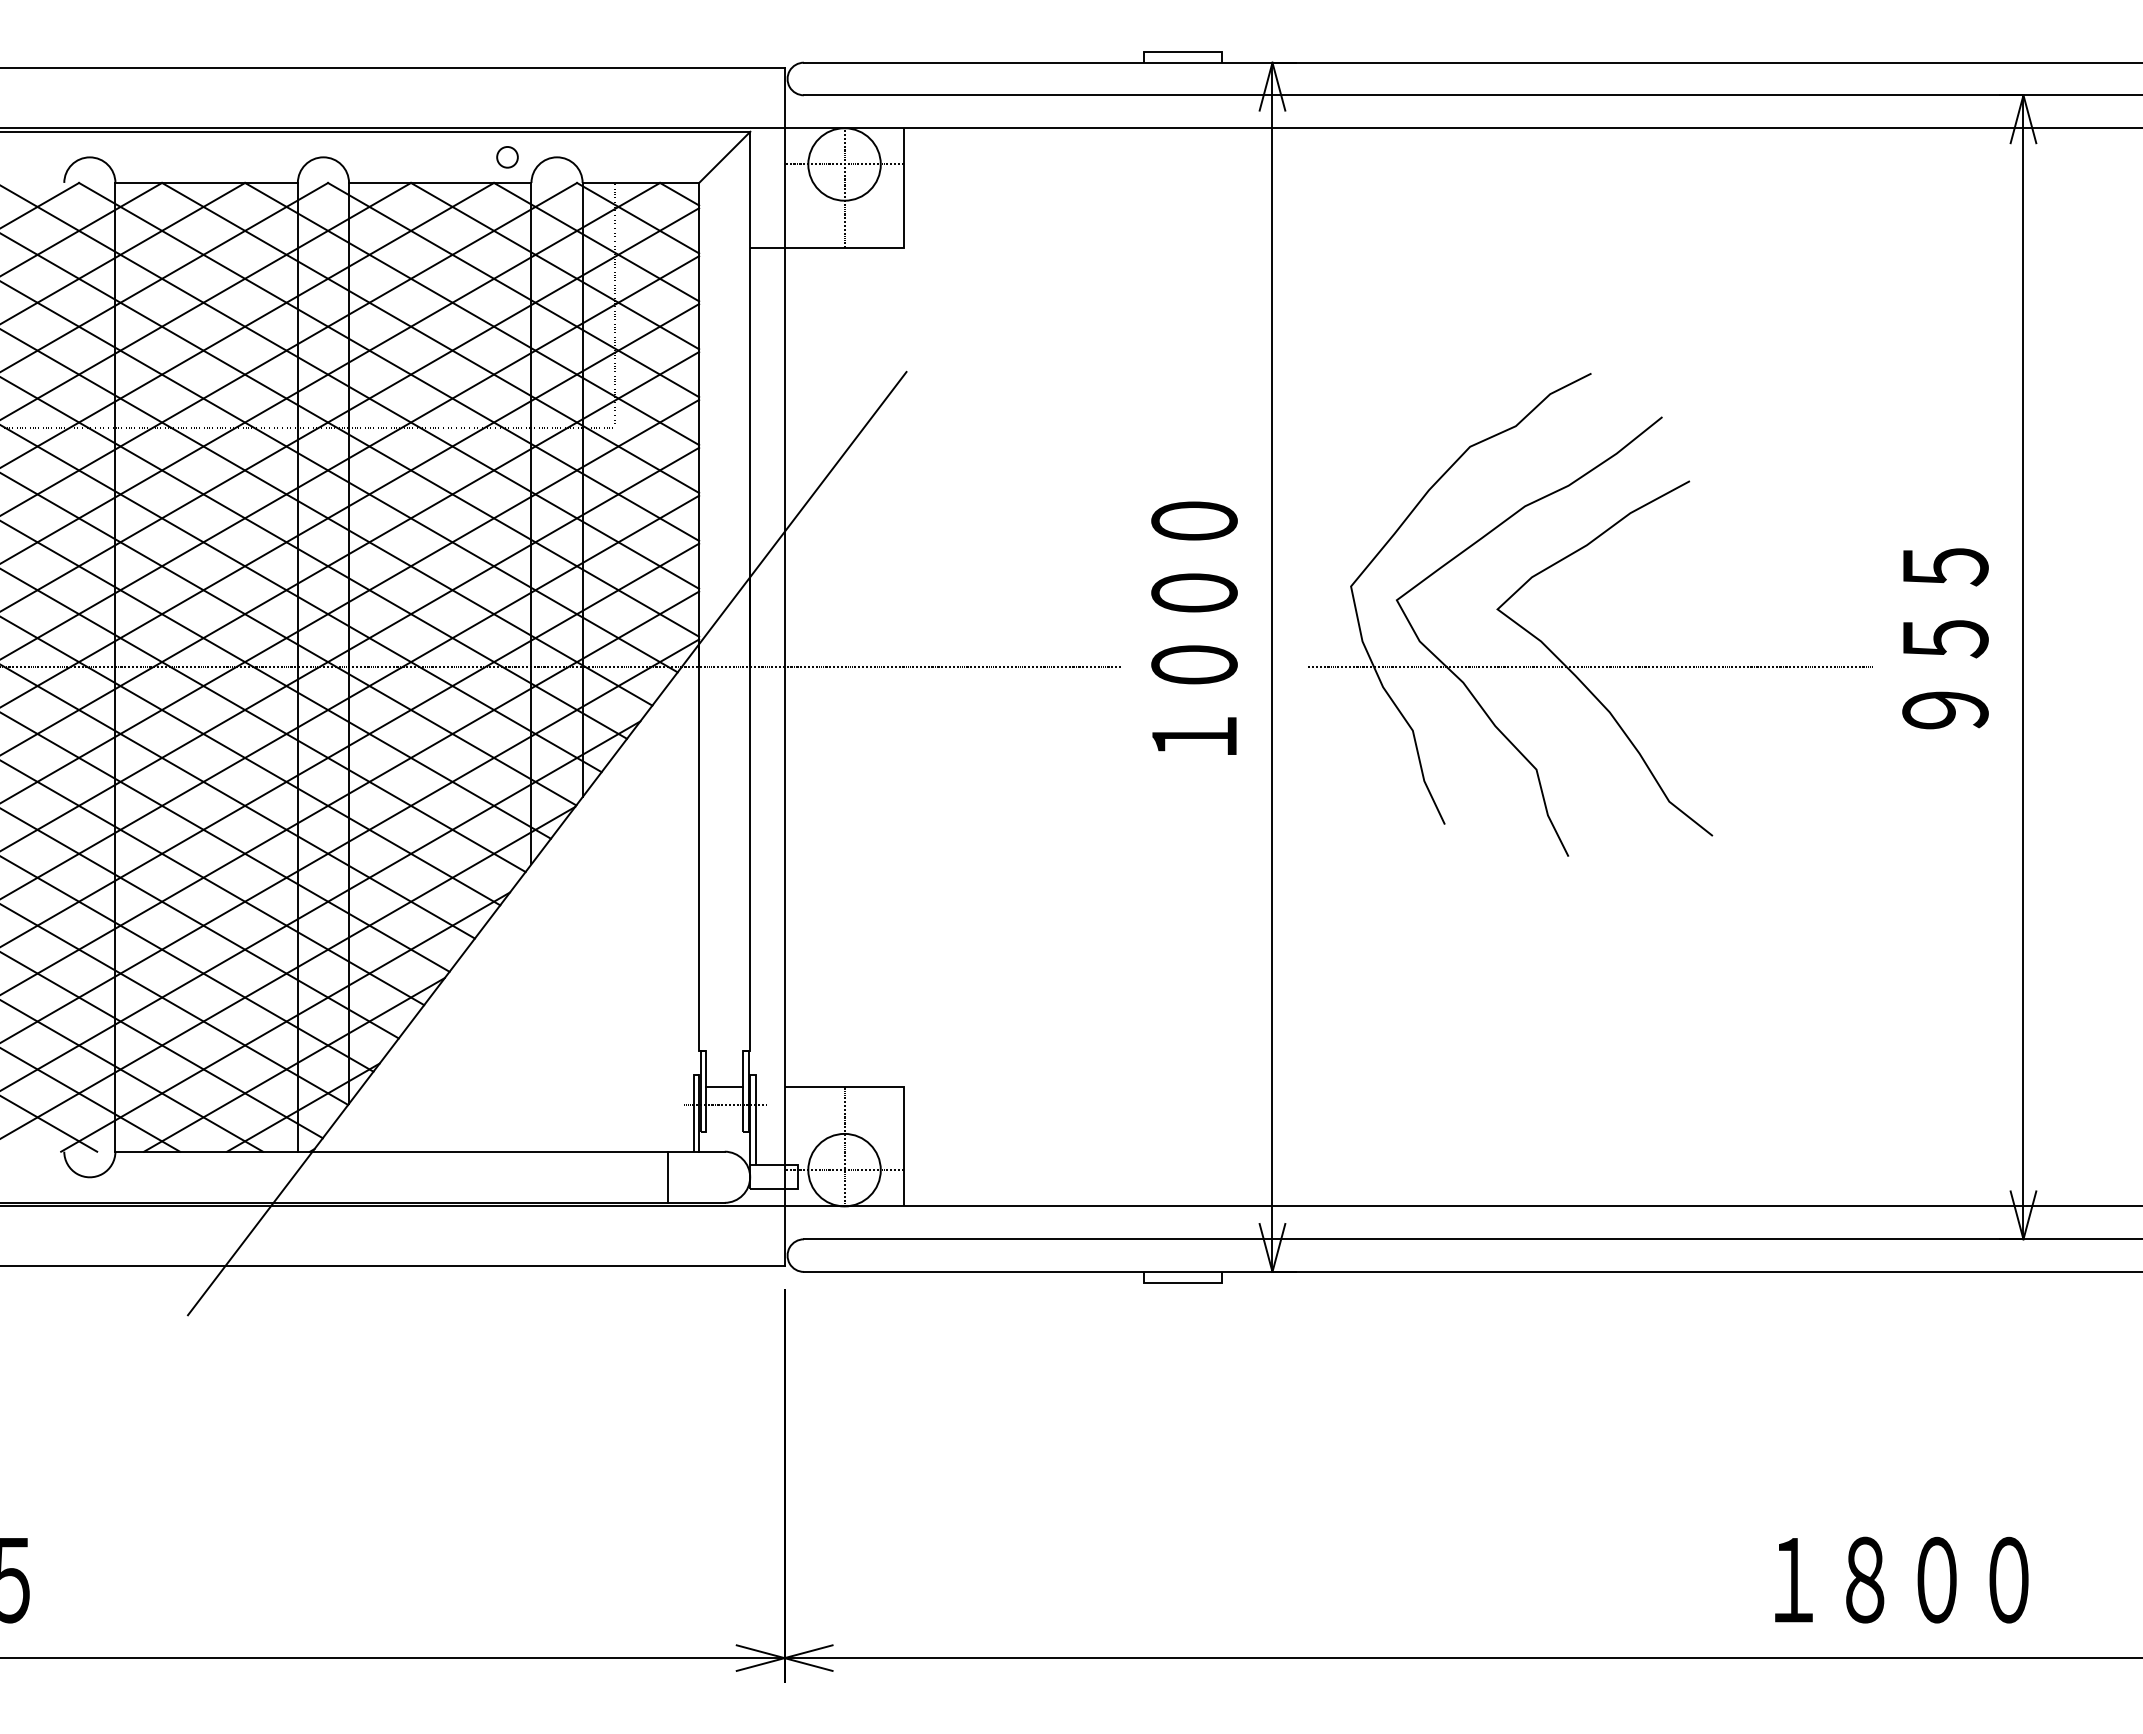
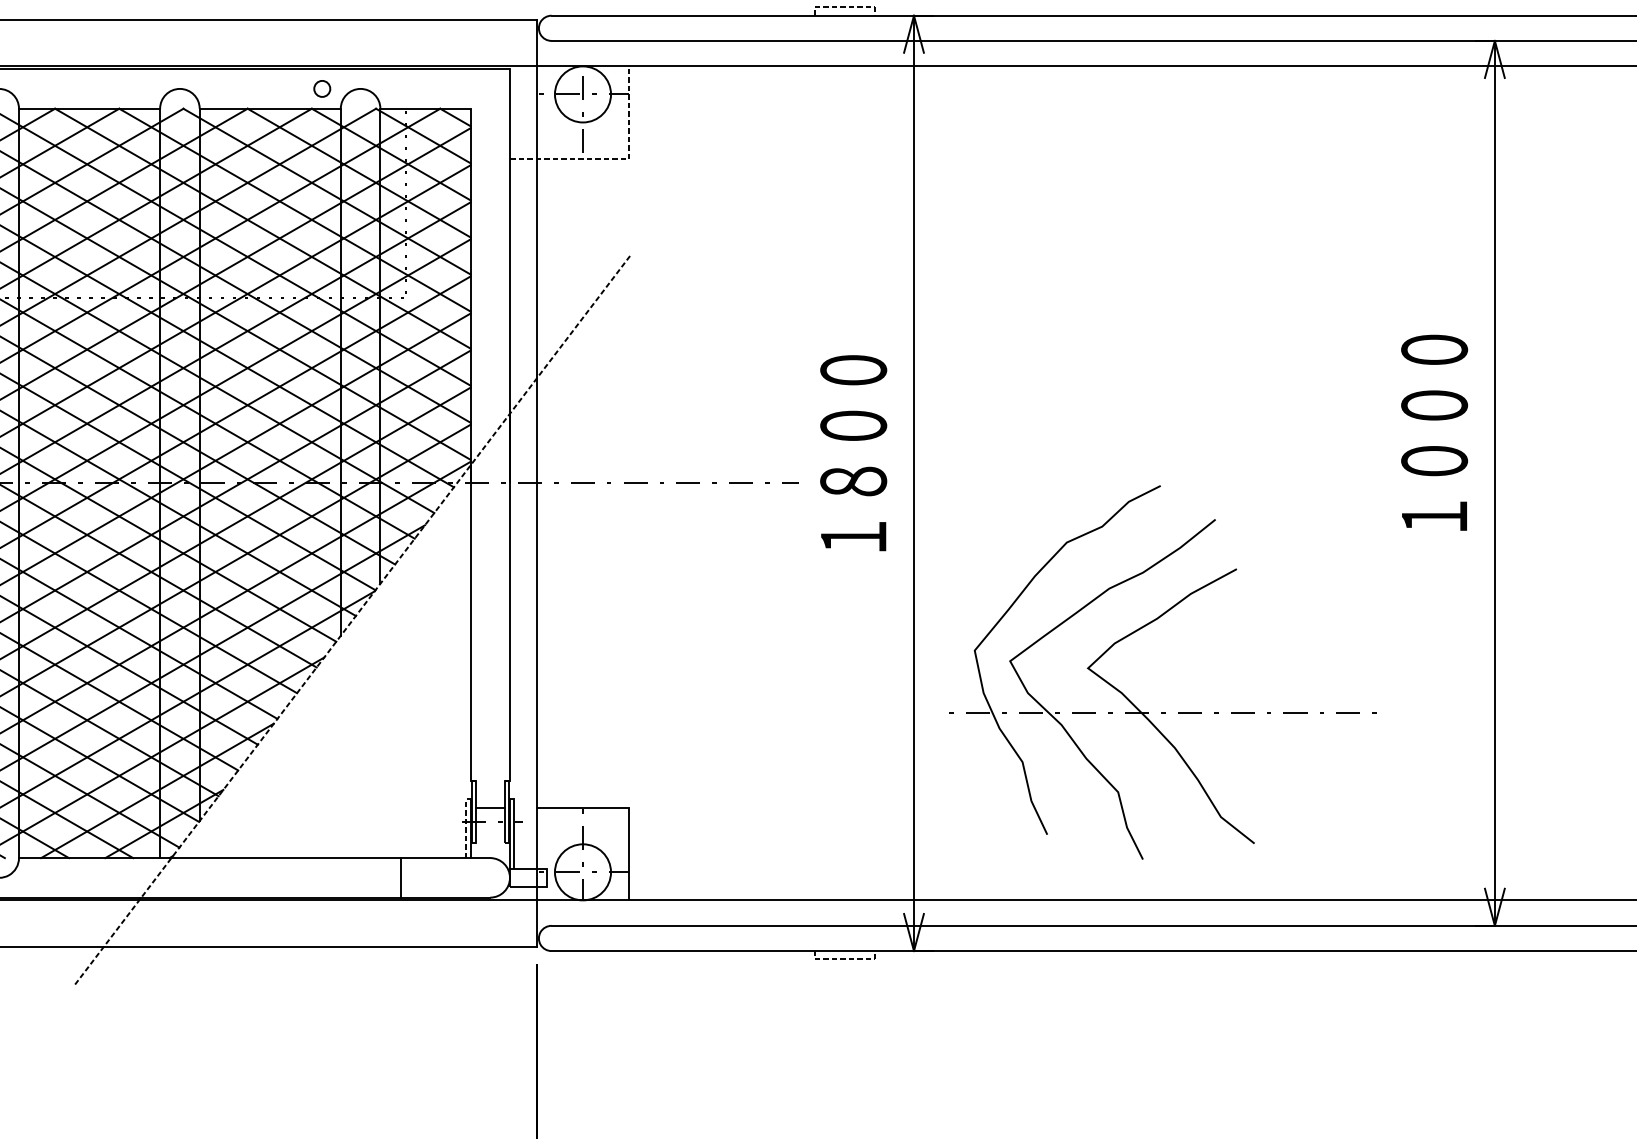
line: (1182, 51) -> (844, 7), solid -> dashed
line: (724, 156) -> (490, 88), removed
line: (887, 248) -> (616, 159), solid -> dashed
text: (1945, 602) -> (1434, 433), ９５５ -> １０００
text: (1194, 664) -> (853, 481), １０００ -> １８００
part: (1590, 666) -> (1159, 712), moved
line: (547, 843) -> (353, 619), solid -> dashed
line: (693, 1110) -> (466, 826), solid -> dashed
line: (667, 1176) -> (401, 877), moved
line: (1182, 1282) -> (844, 959), solid -> dashed

